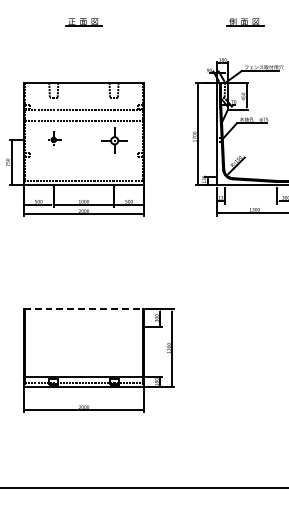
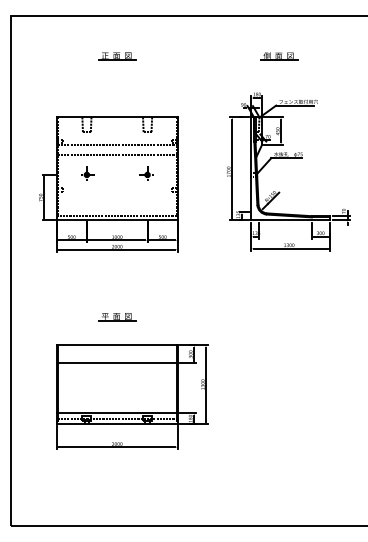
part: (112, 138) -> (146, 173), size x0.62
part: (84, 281) -> (117, 317), added
line: (84, 309) -> (117, 345), dashed -> solid
line: (83, 327) -> (116, 363), added

